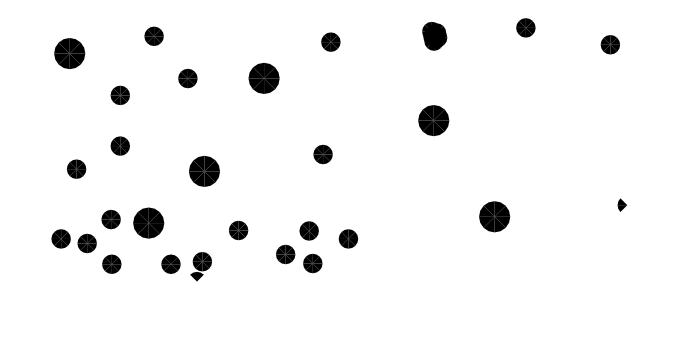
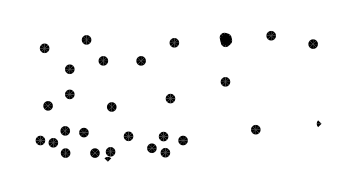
part: (69, 51) -> (44, 47), size x0.62
part: (262, 77) -> (140, 60), size x0.62
part: (433, 120) -> (225, 81), size x0.62
part: (204, 170) -> (111, 106), size x0.62
part: (494, 216) -> (255, 129), size x0.62
part: (147, 222) -> (83, 132), size x0.62

